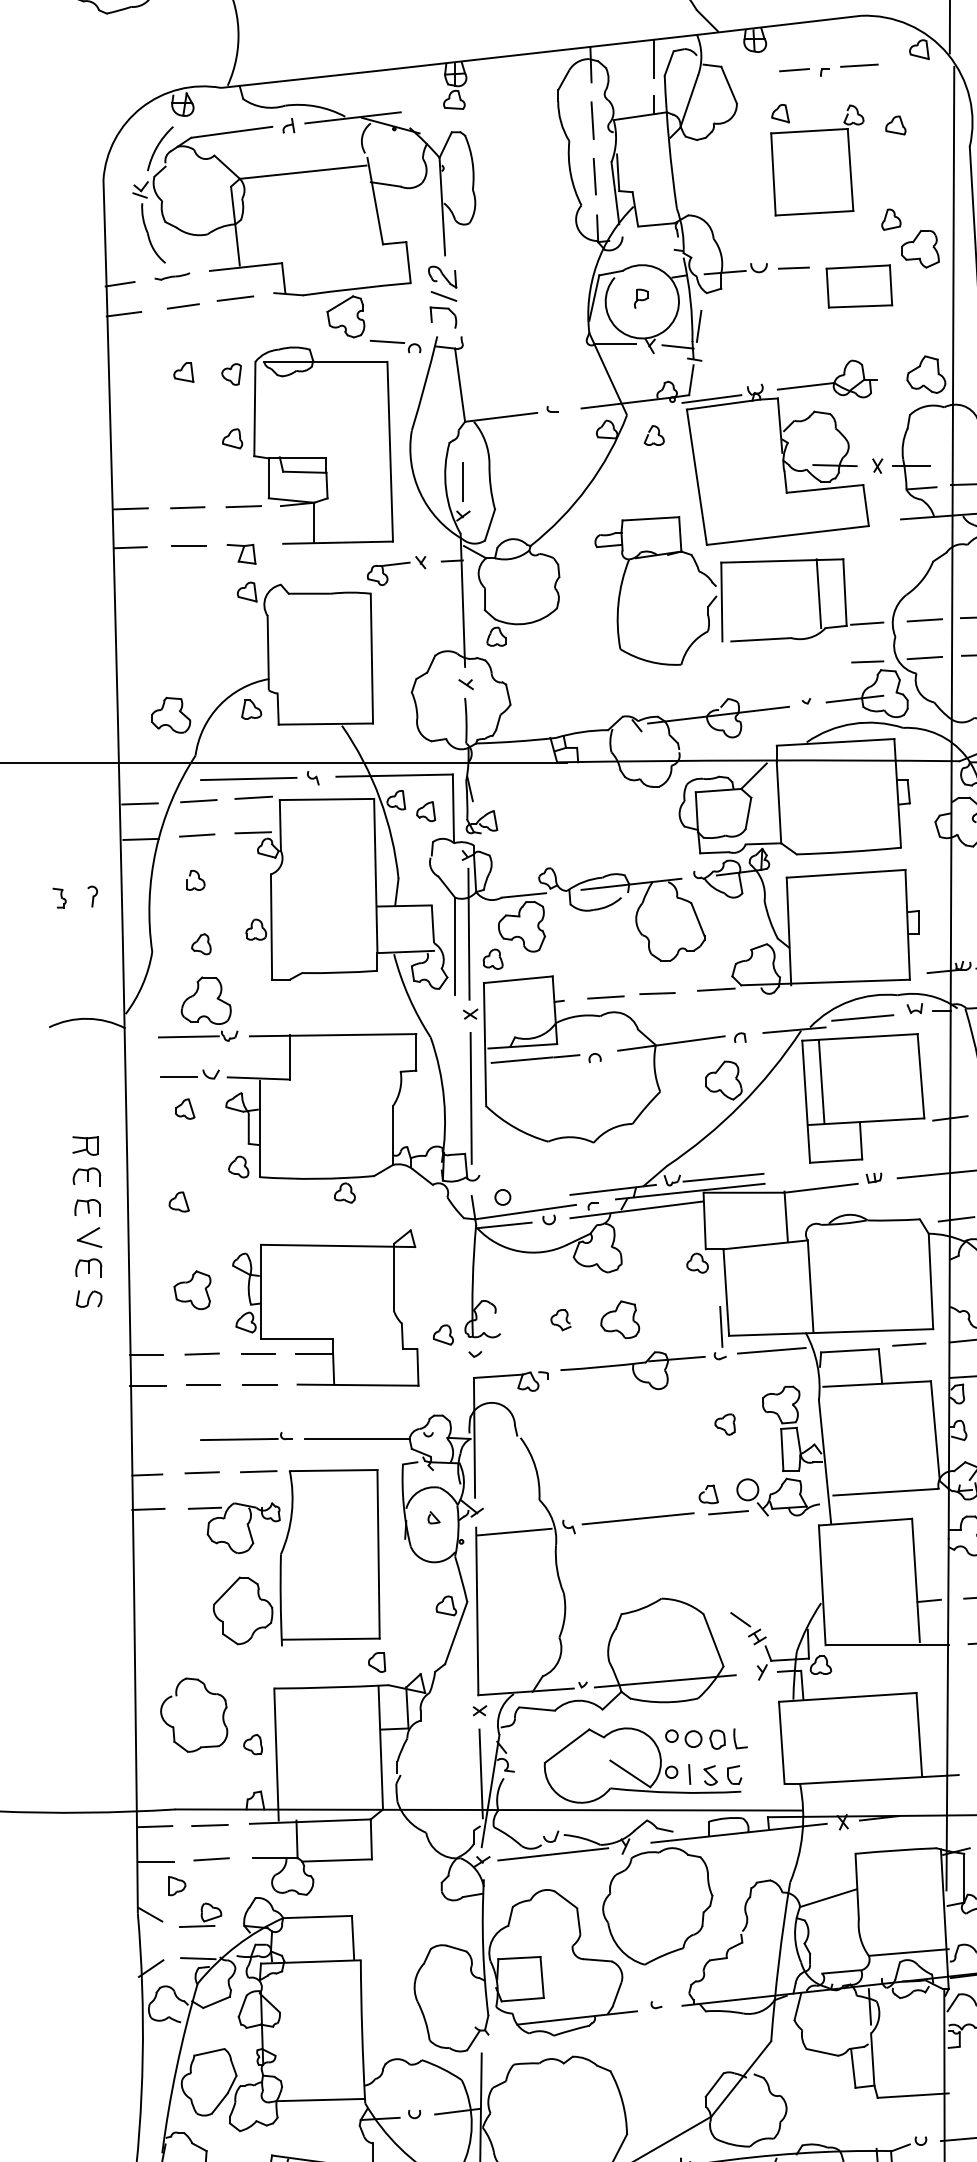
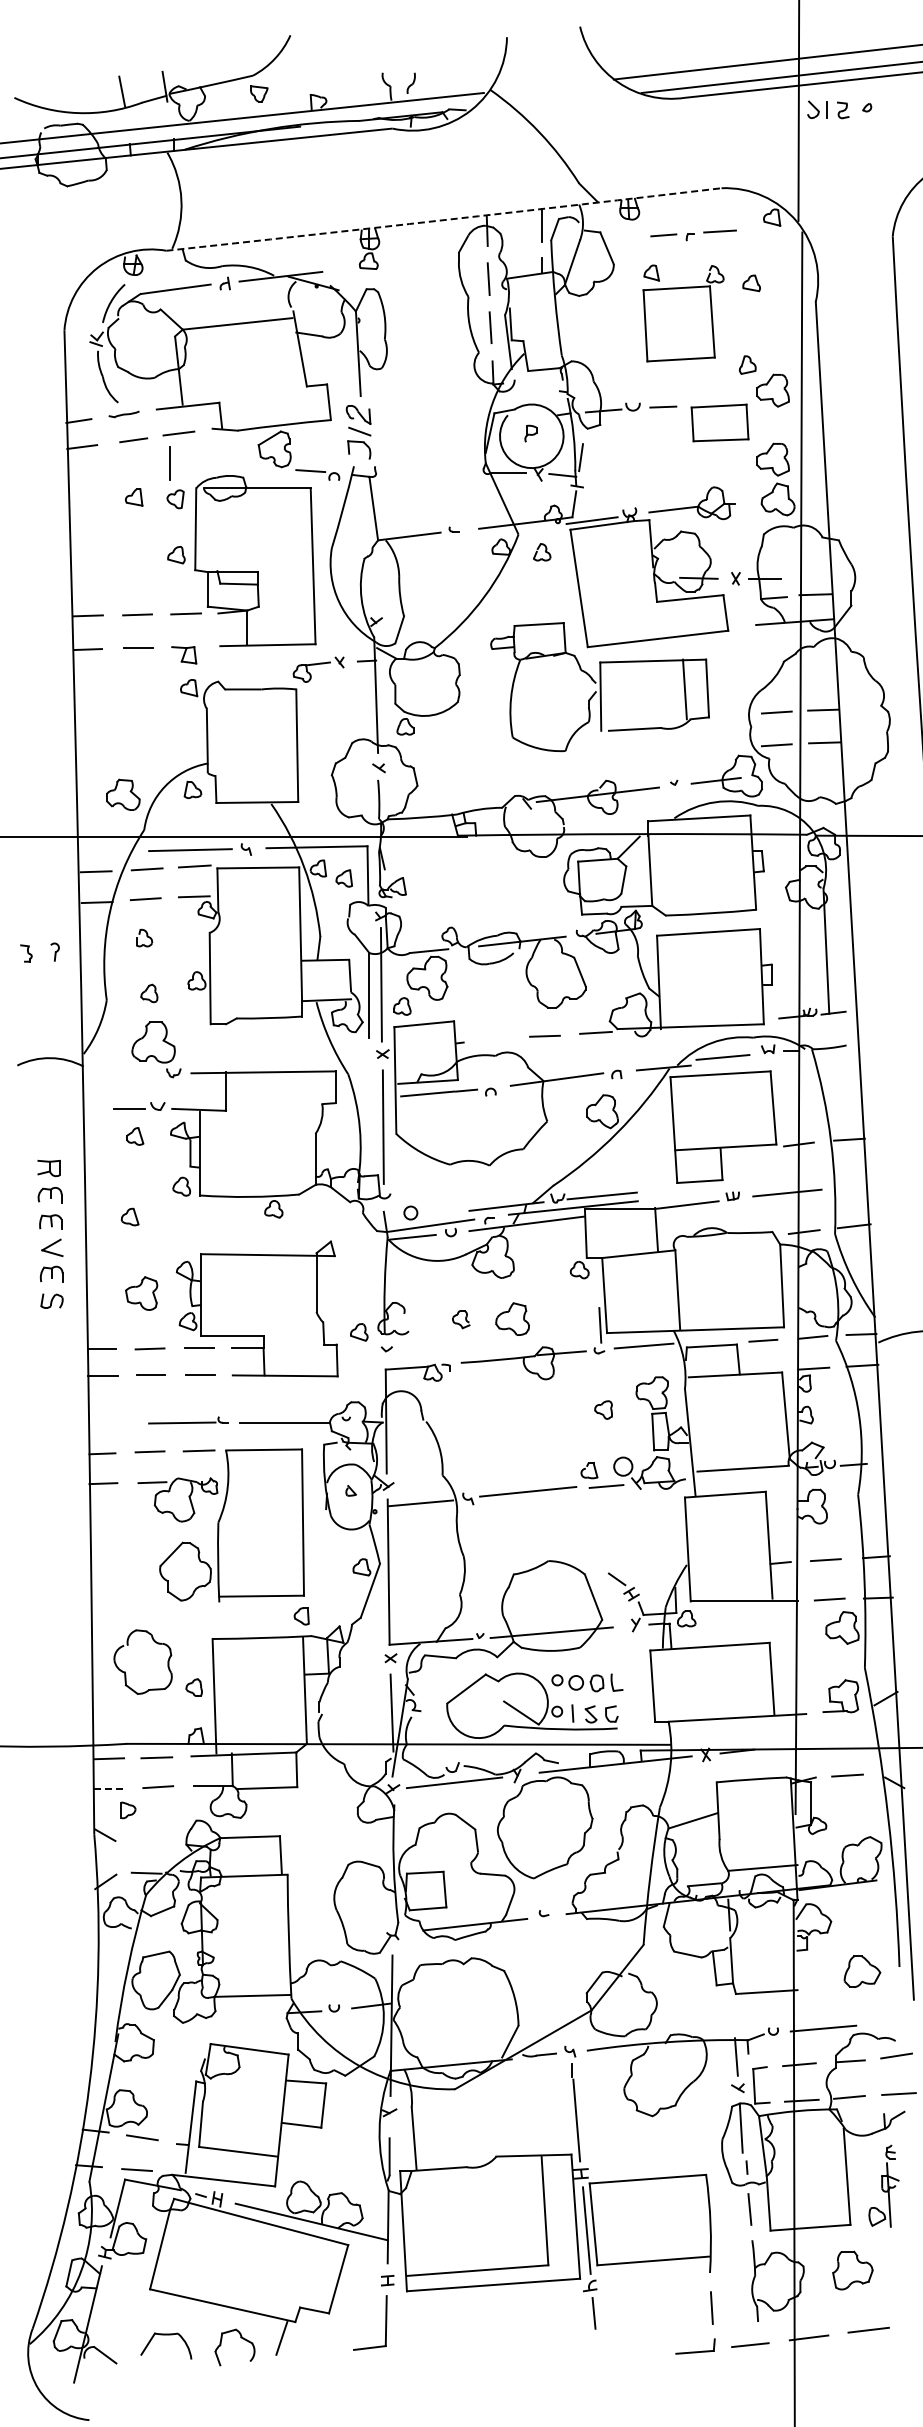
arc: (541, 53) -> (444, 220), solid -> dashed
part: (919, 328) -> (772, 459), added
line: (462, 481) -> (169, 463), moved
line: (866, 623) -> (726, 715), removed
line: (866, 661) -> (726, 748), removed
line: (605, 997) -> (499, 1039), removed
line: (188, 1036) -> (138, 1073), removed
line: (820, 1082) -> (686, 1113), removed
line: (156, 1862) -> (110, 1789), solid -> dashed
part: (200, 1915) -> (148, 1835), removed

